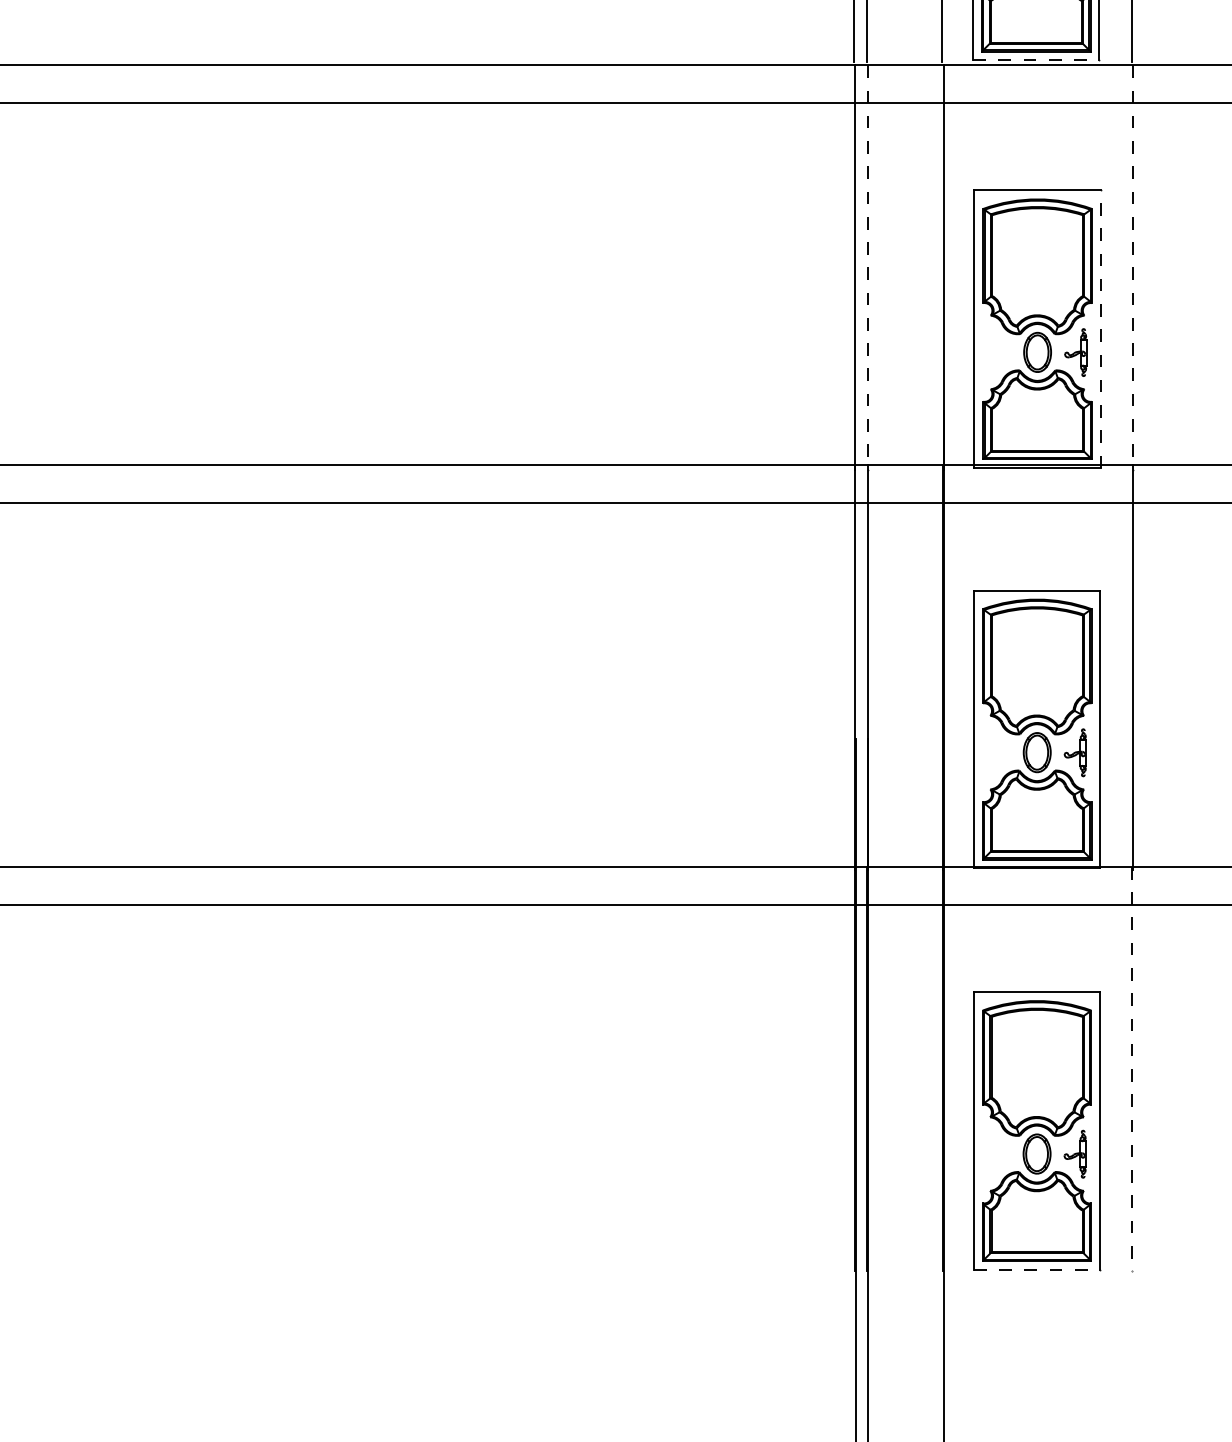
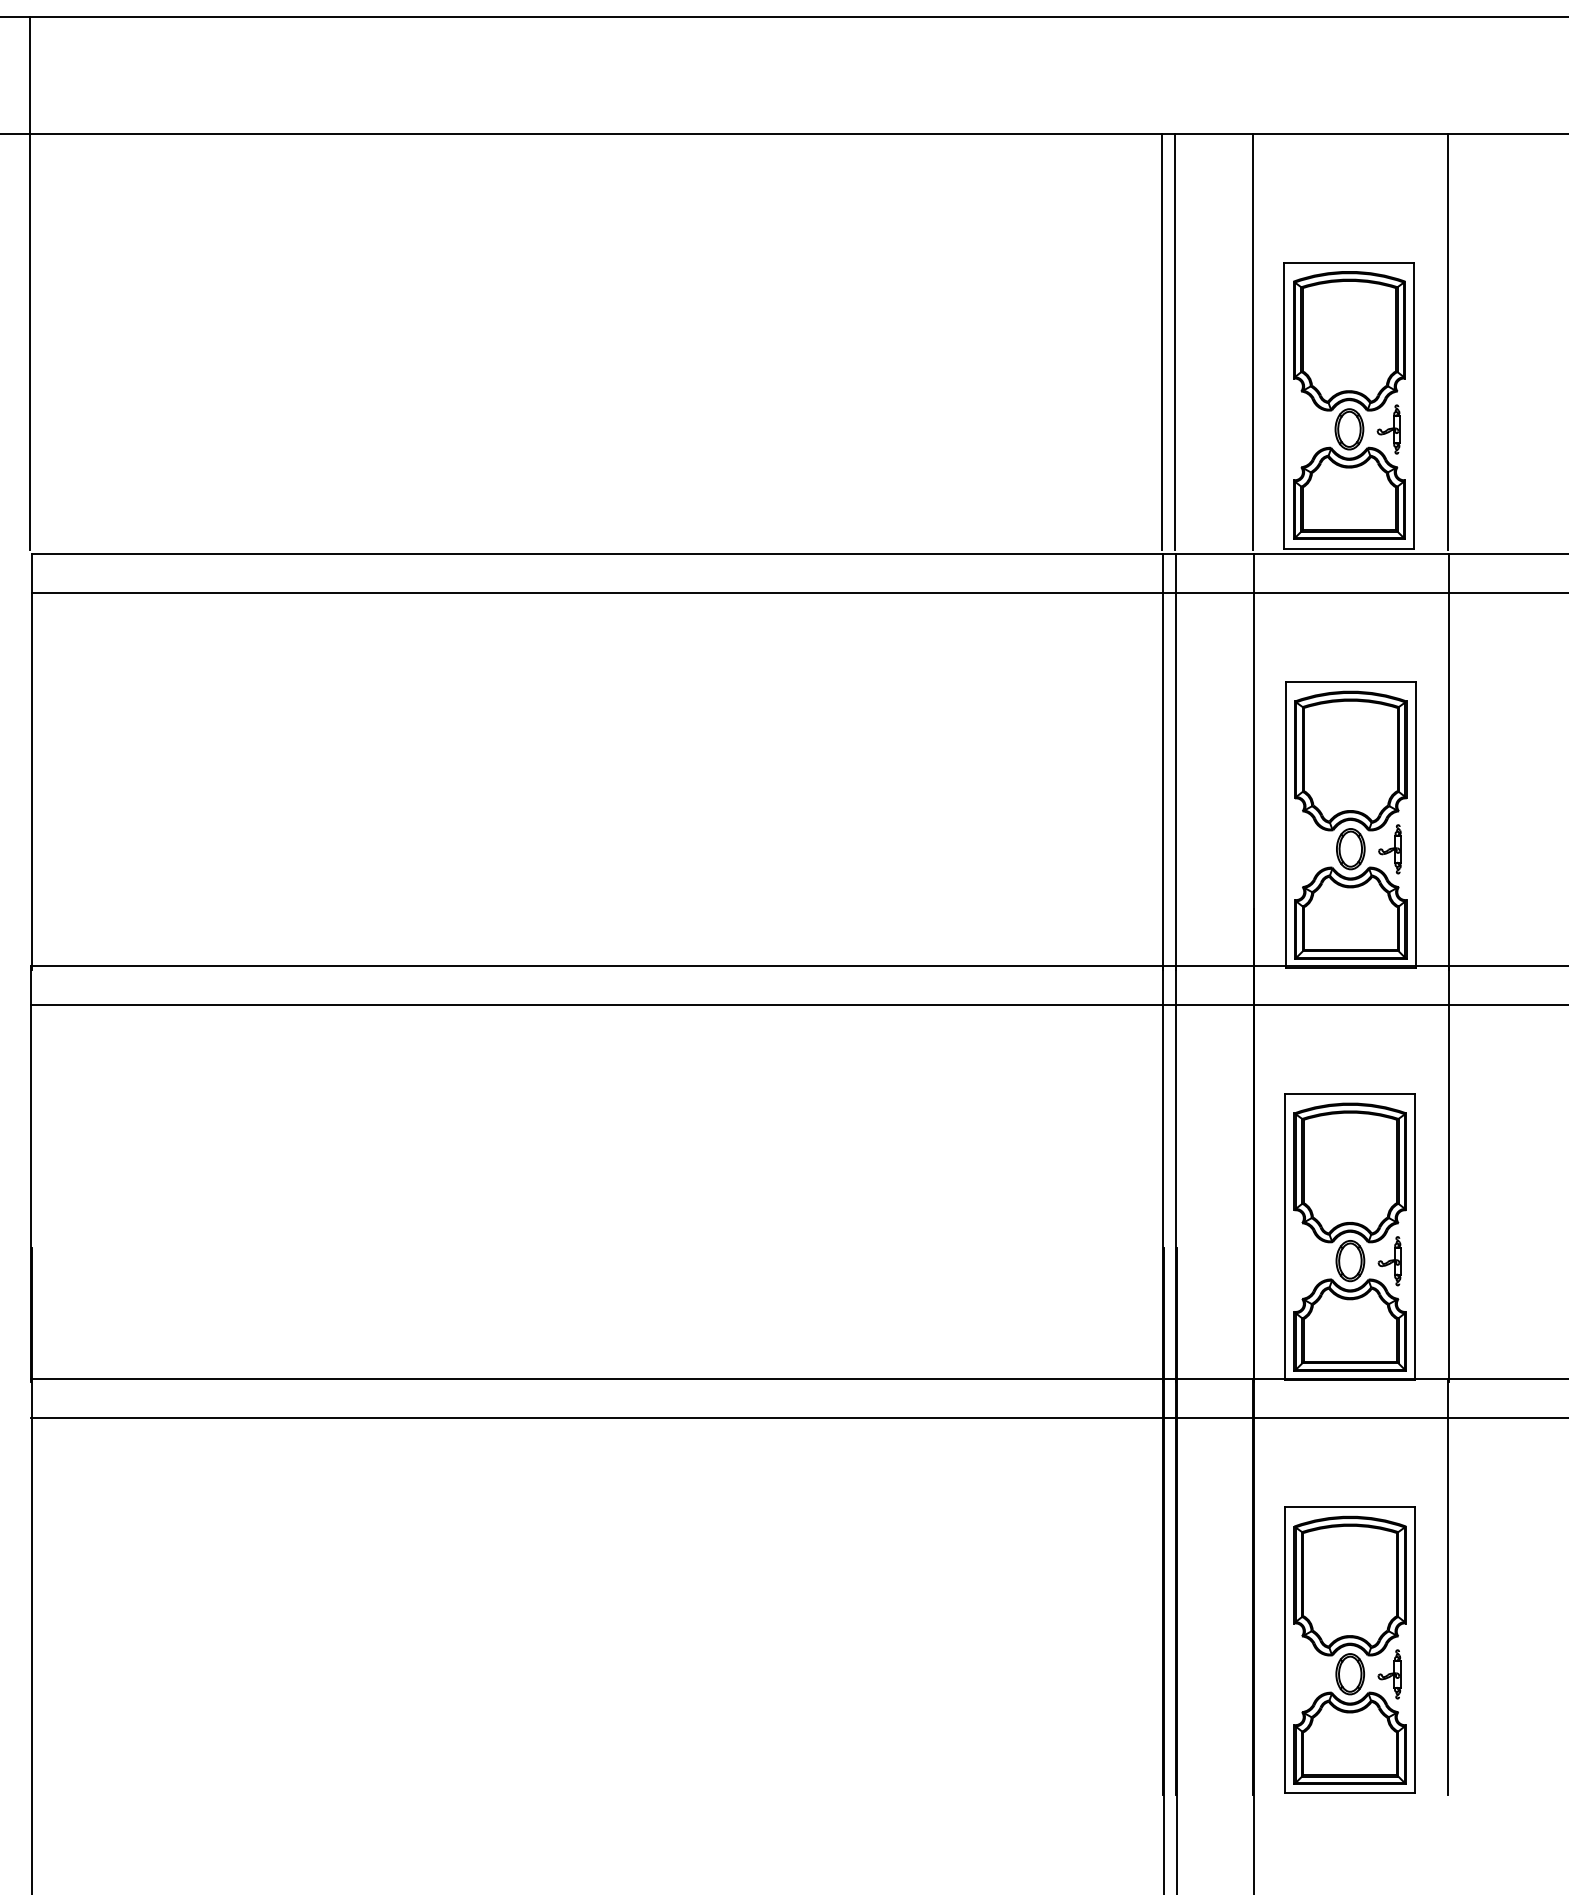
line: (1036, 60) -> (1349, 548), dashed -> solid
line: (868, 268) -> (1176, 762), dashed -> solid
line: (1132, 268) -> (1448, 762), dashed -> solid
line: (1100, 328) -> (1415, 824), dashed -> solid
line: (1132, 1069) -> (1448, 1587), dashed -> solid
line: (1037, 1269) -> (1350, 1793), dashed -> solid

